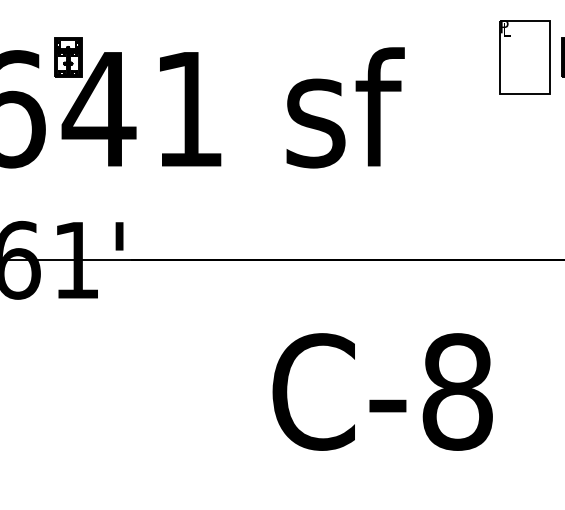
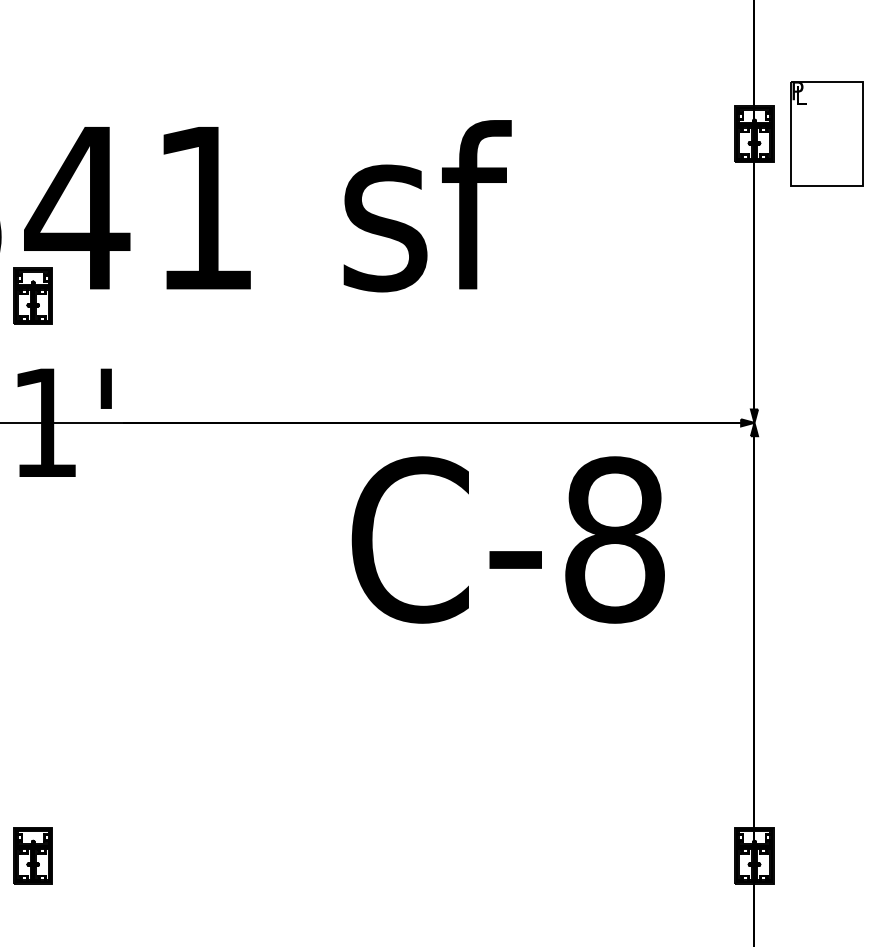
part: (67, 56) -> (32, 295), moved
part: (524, 56) -> (681, 133), removed
text: (382, 391) -> (507, 539), moved

